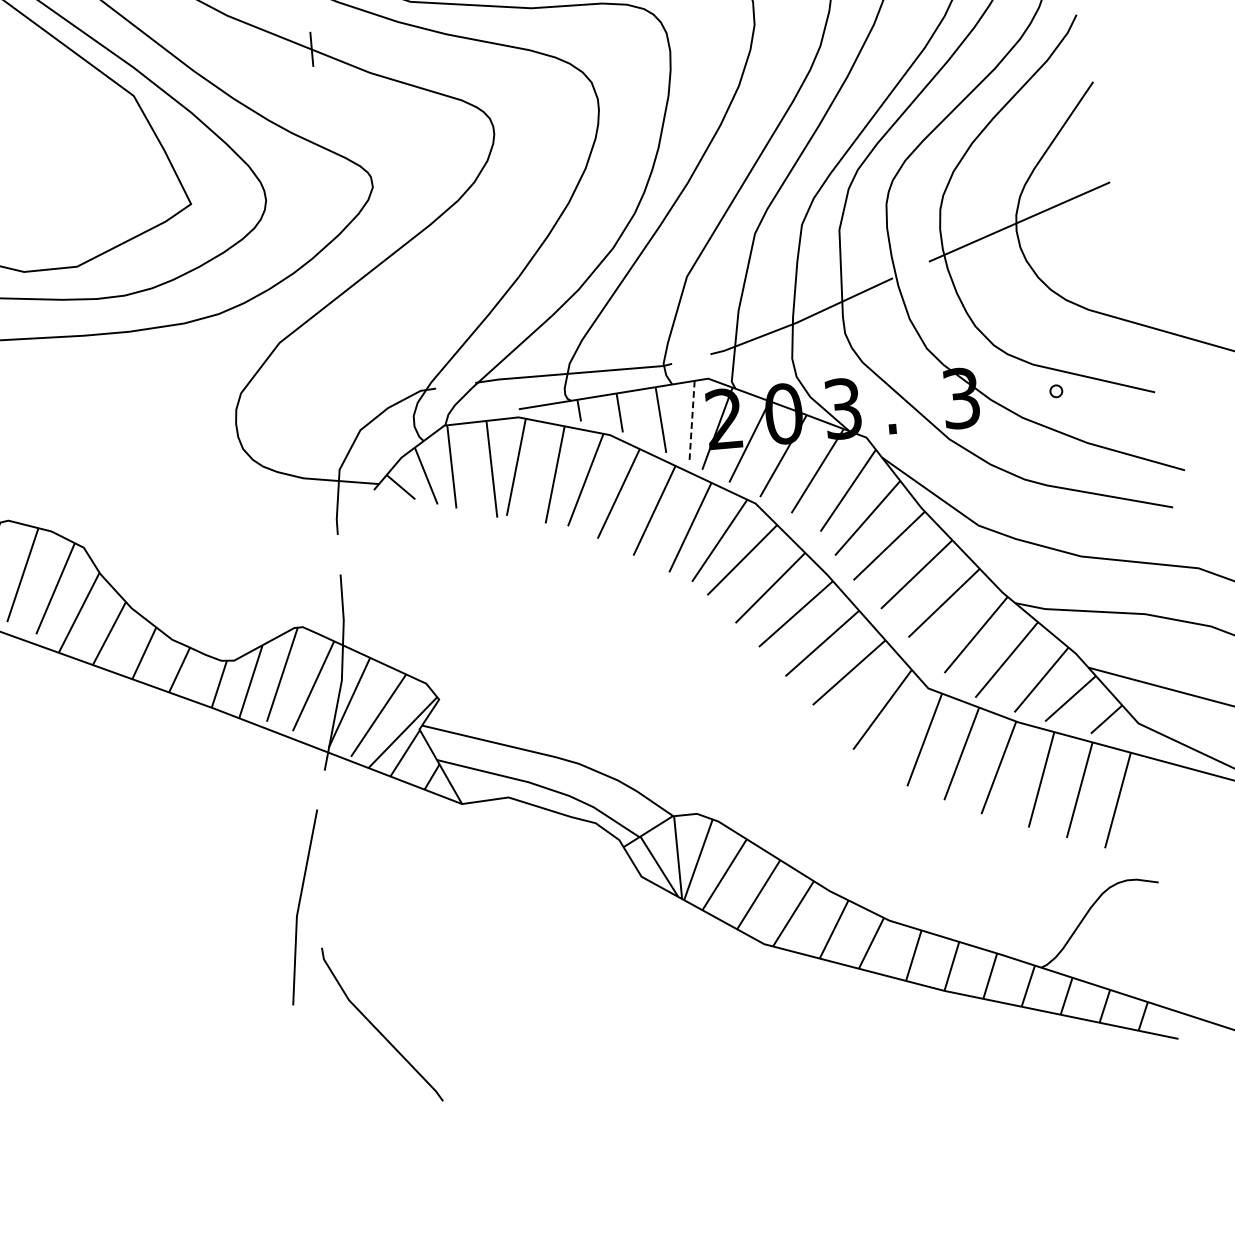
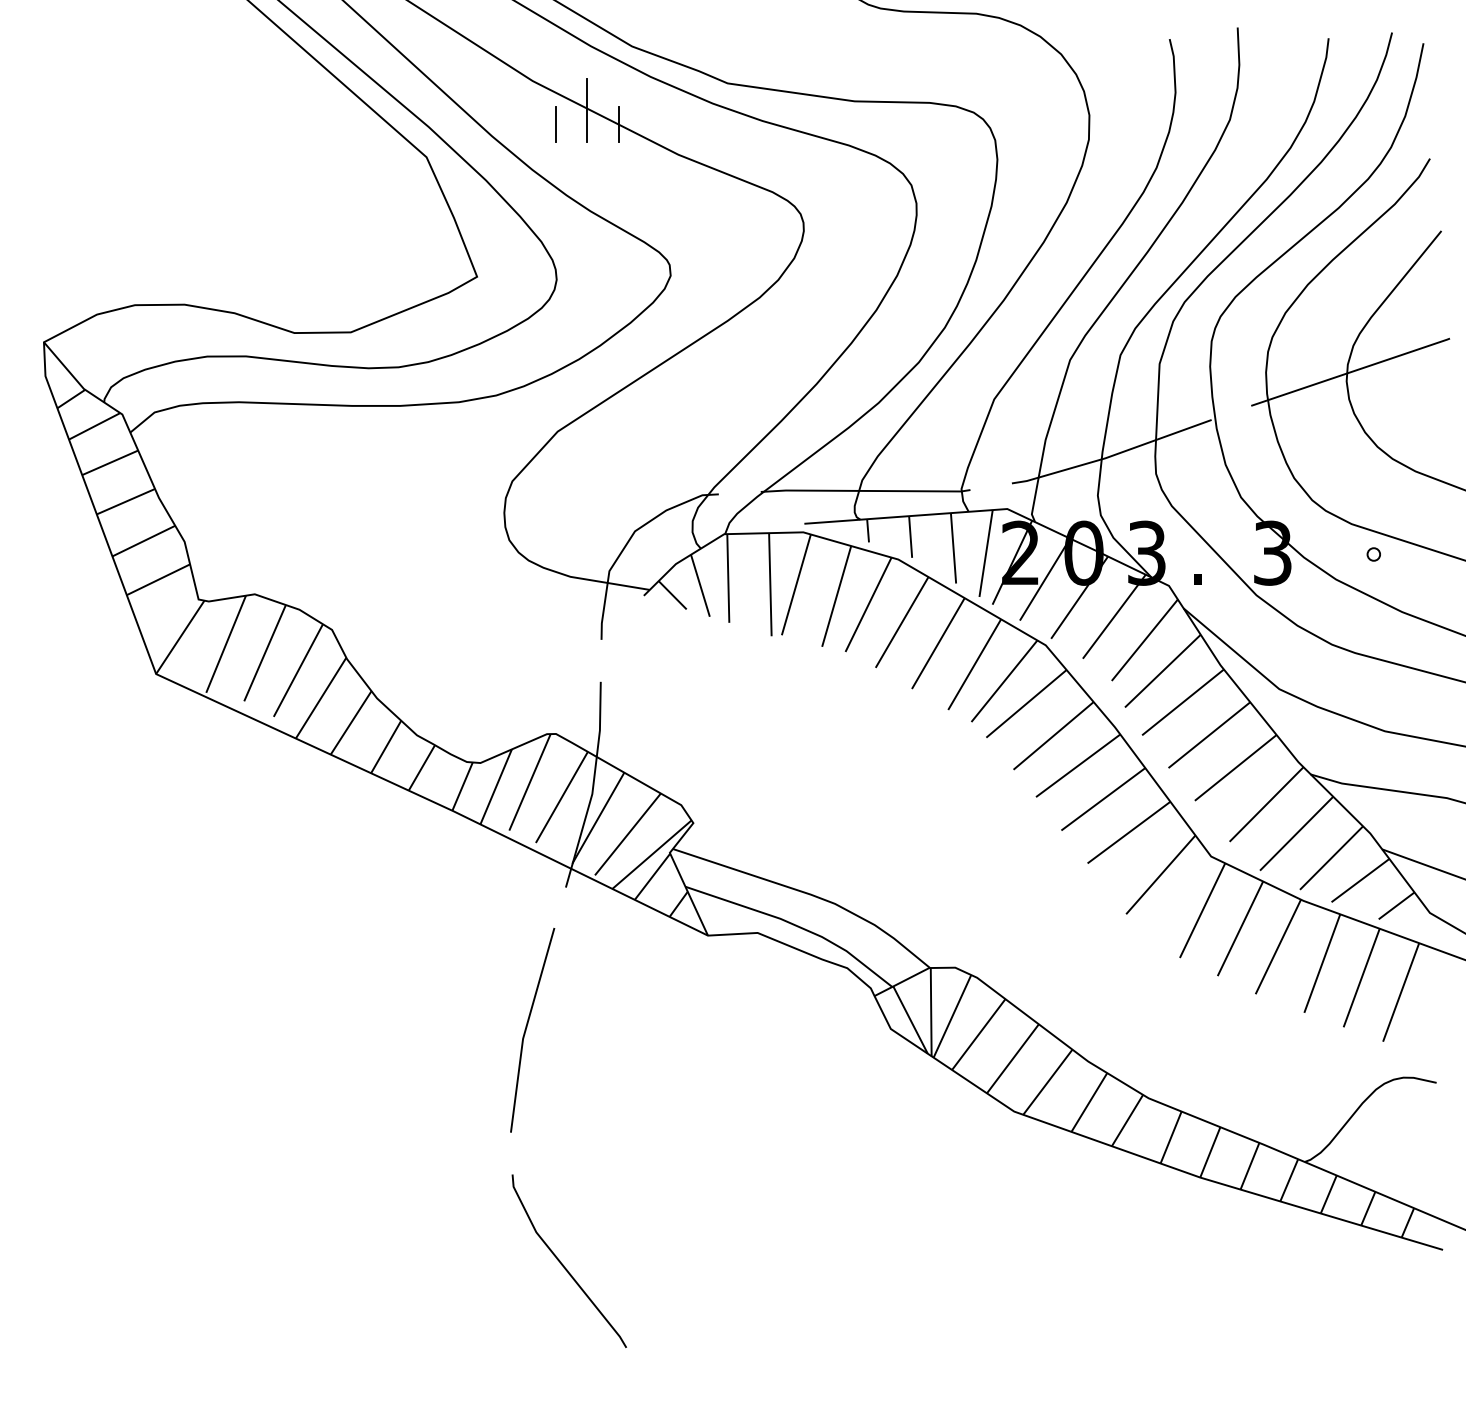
line: (281, 38) -> (587, 110), added
line: (252, 54) -> (555, 124), added
line: (692, 422) -> (986, 553), dashed -> solid
line: (377, 1028) -> (563, 1264), moved

